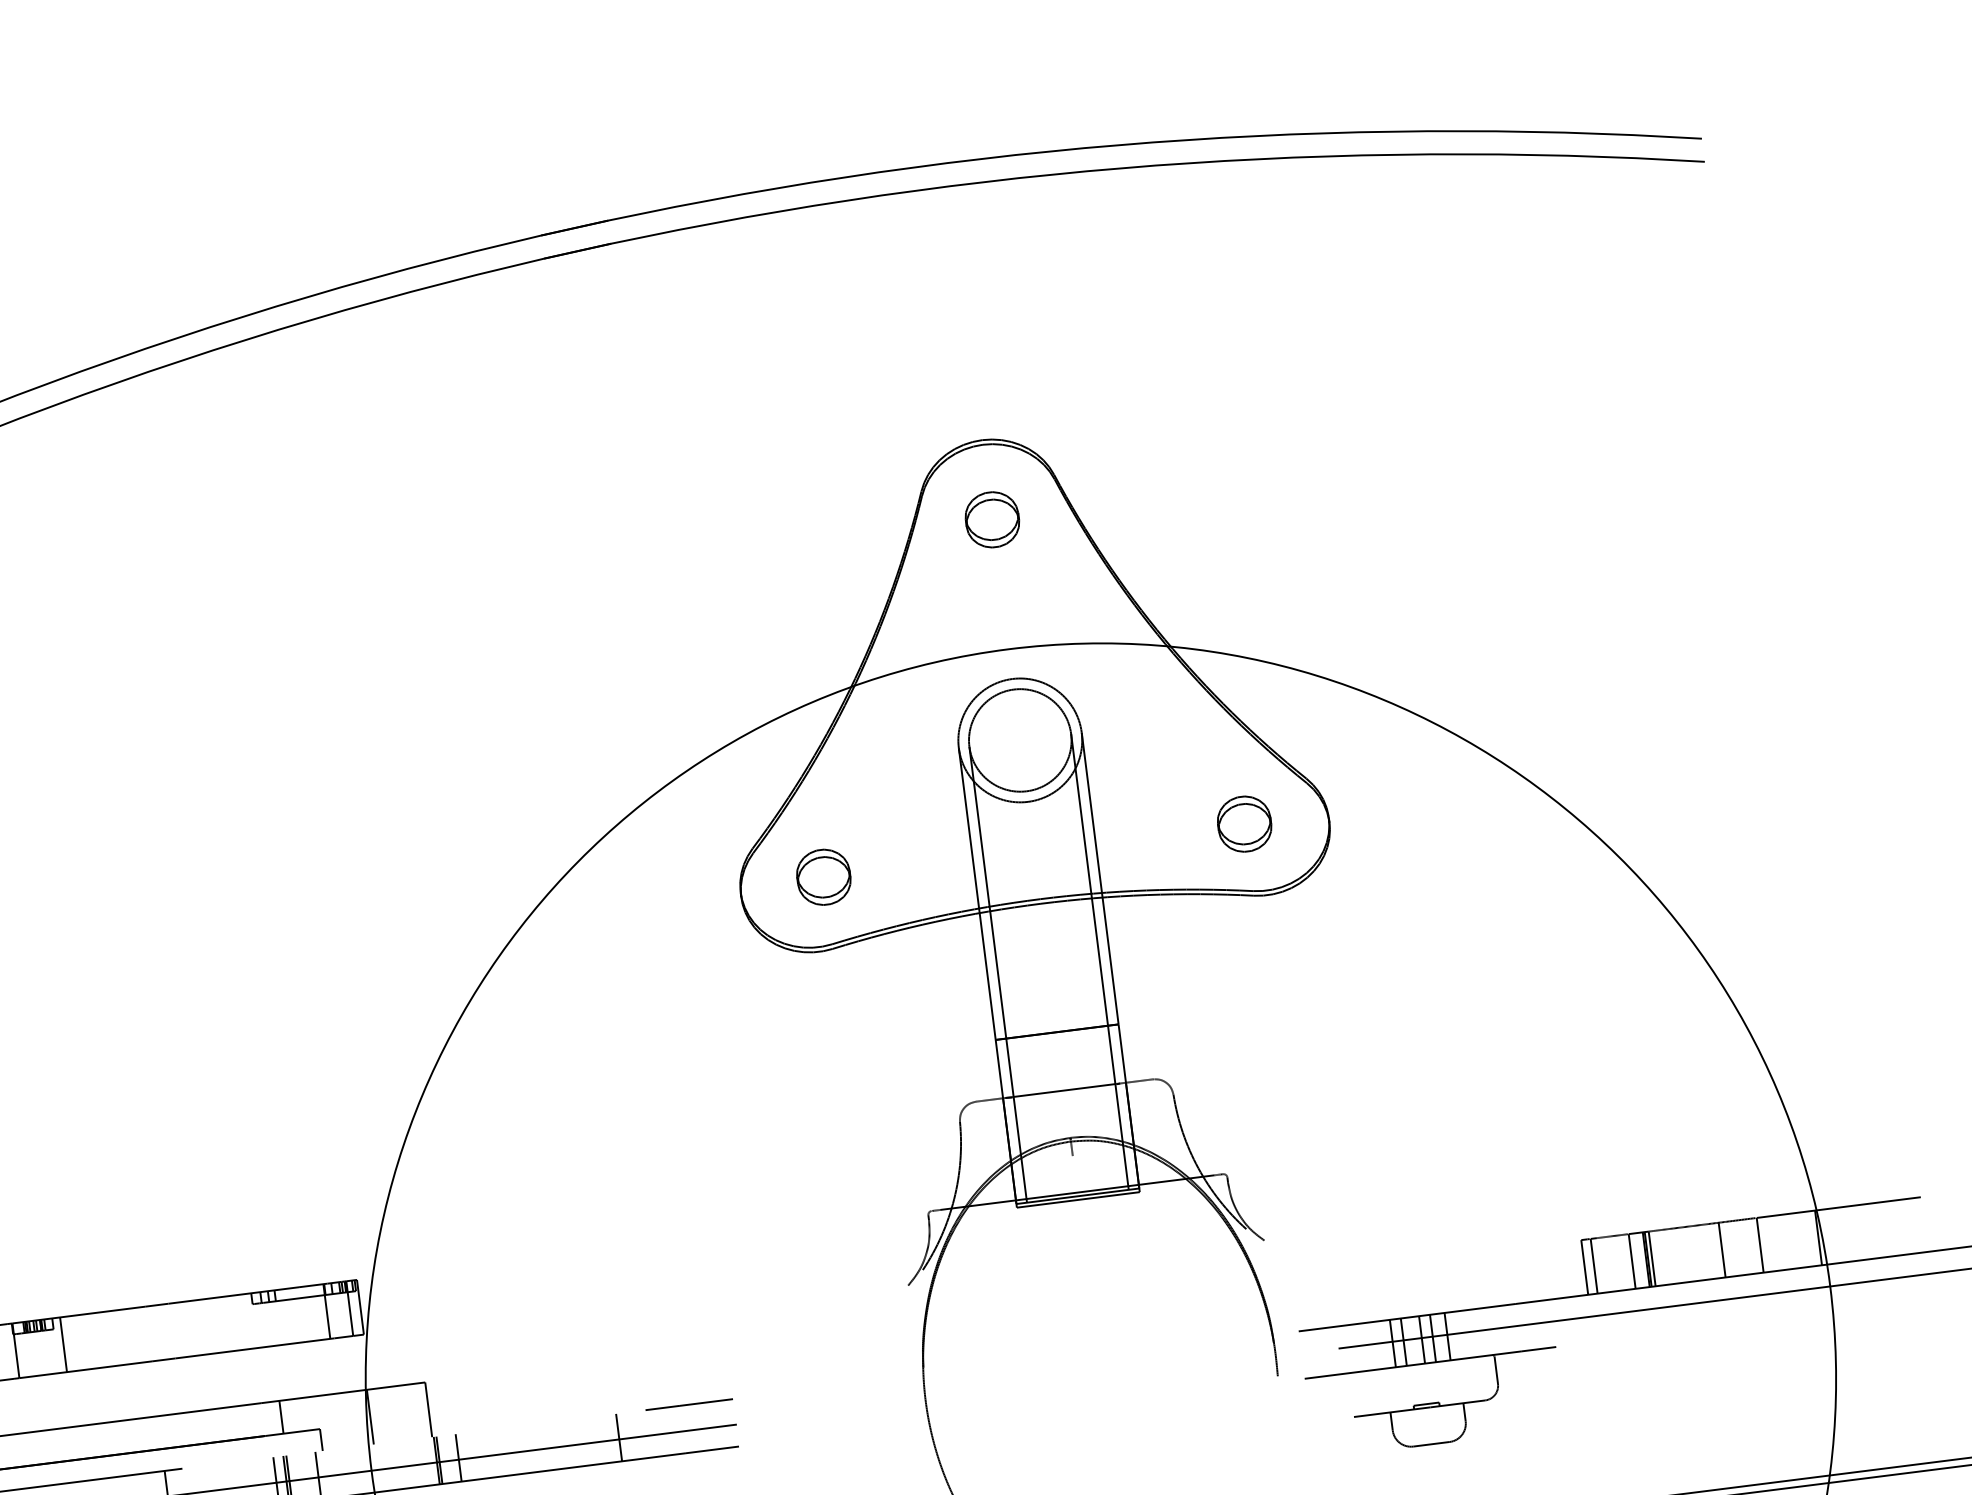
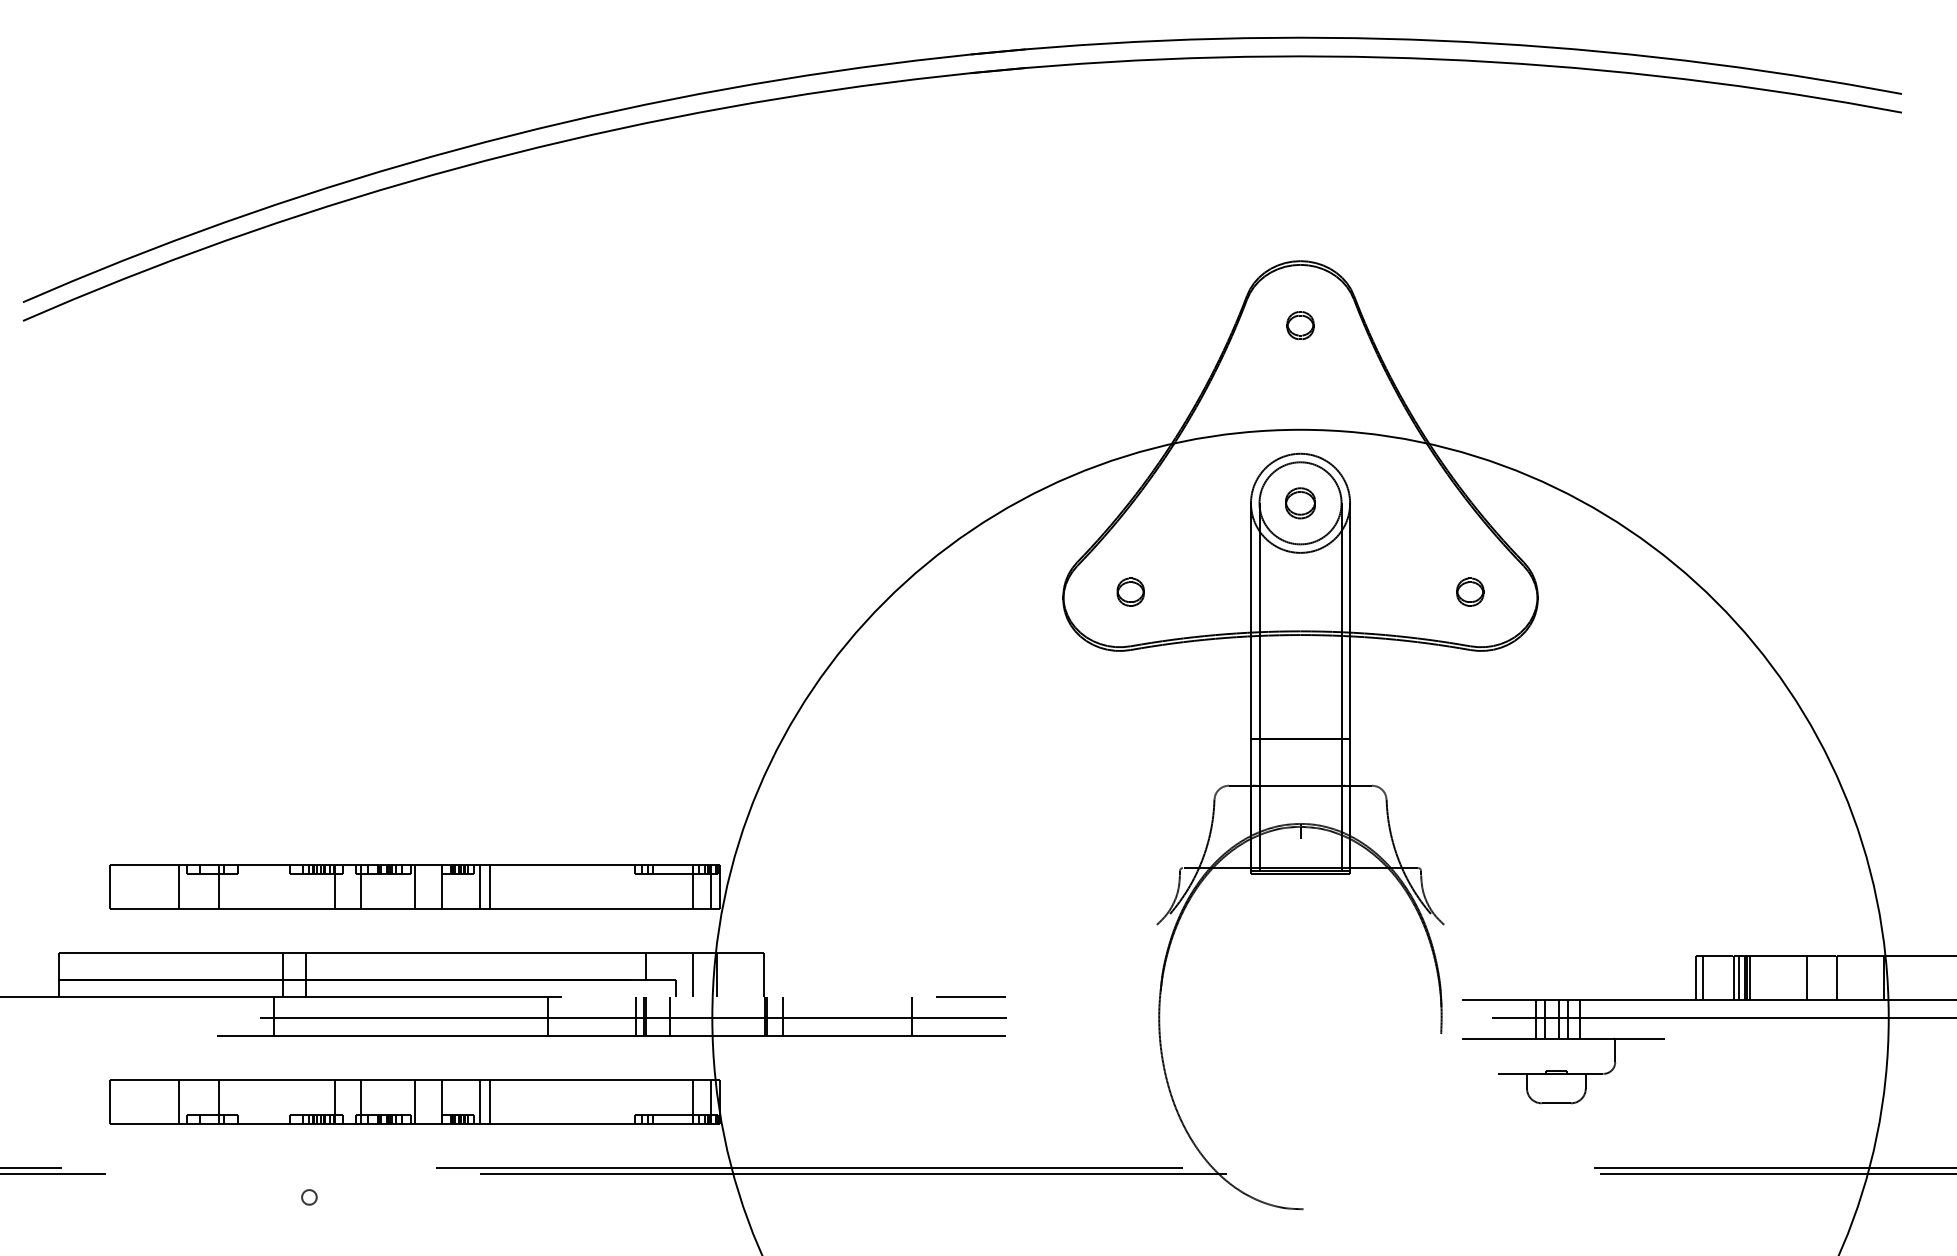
part: (992, 519) -> (1300, 325), size x0.62
part: (1020, 740) -> (1300, 503), added
part: (1244, 823) -> (1470, 591), size x0.62
part: (823, 876) -> (1130, 591), size x0.62
line: (1639, 1260) -> (1739, 978), added
line: (76, 1343) -> (490, 887), added
line: (341, 1420) -> (693, 975), added

